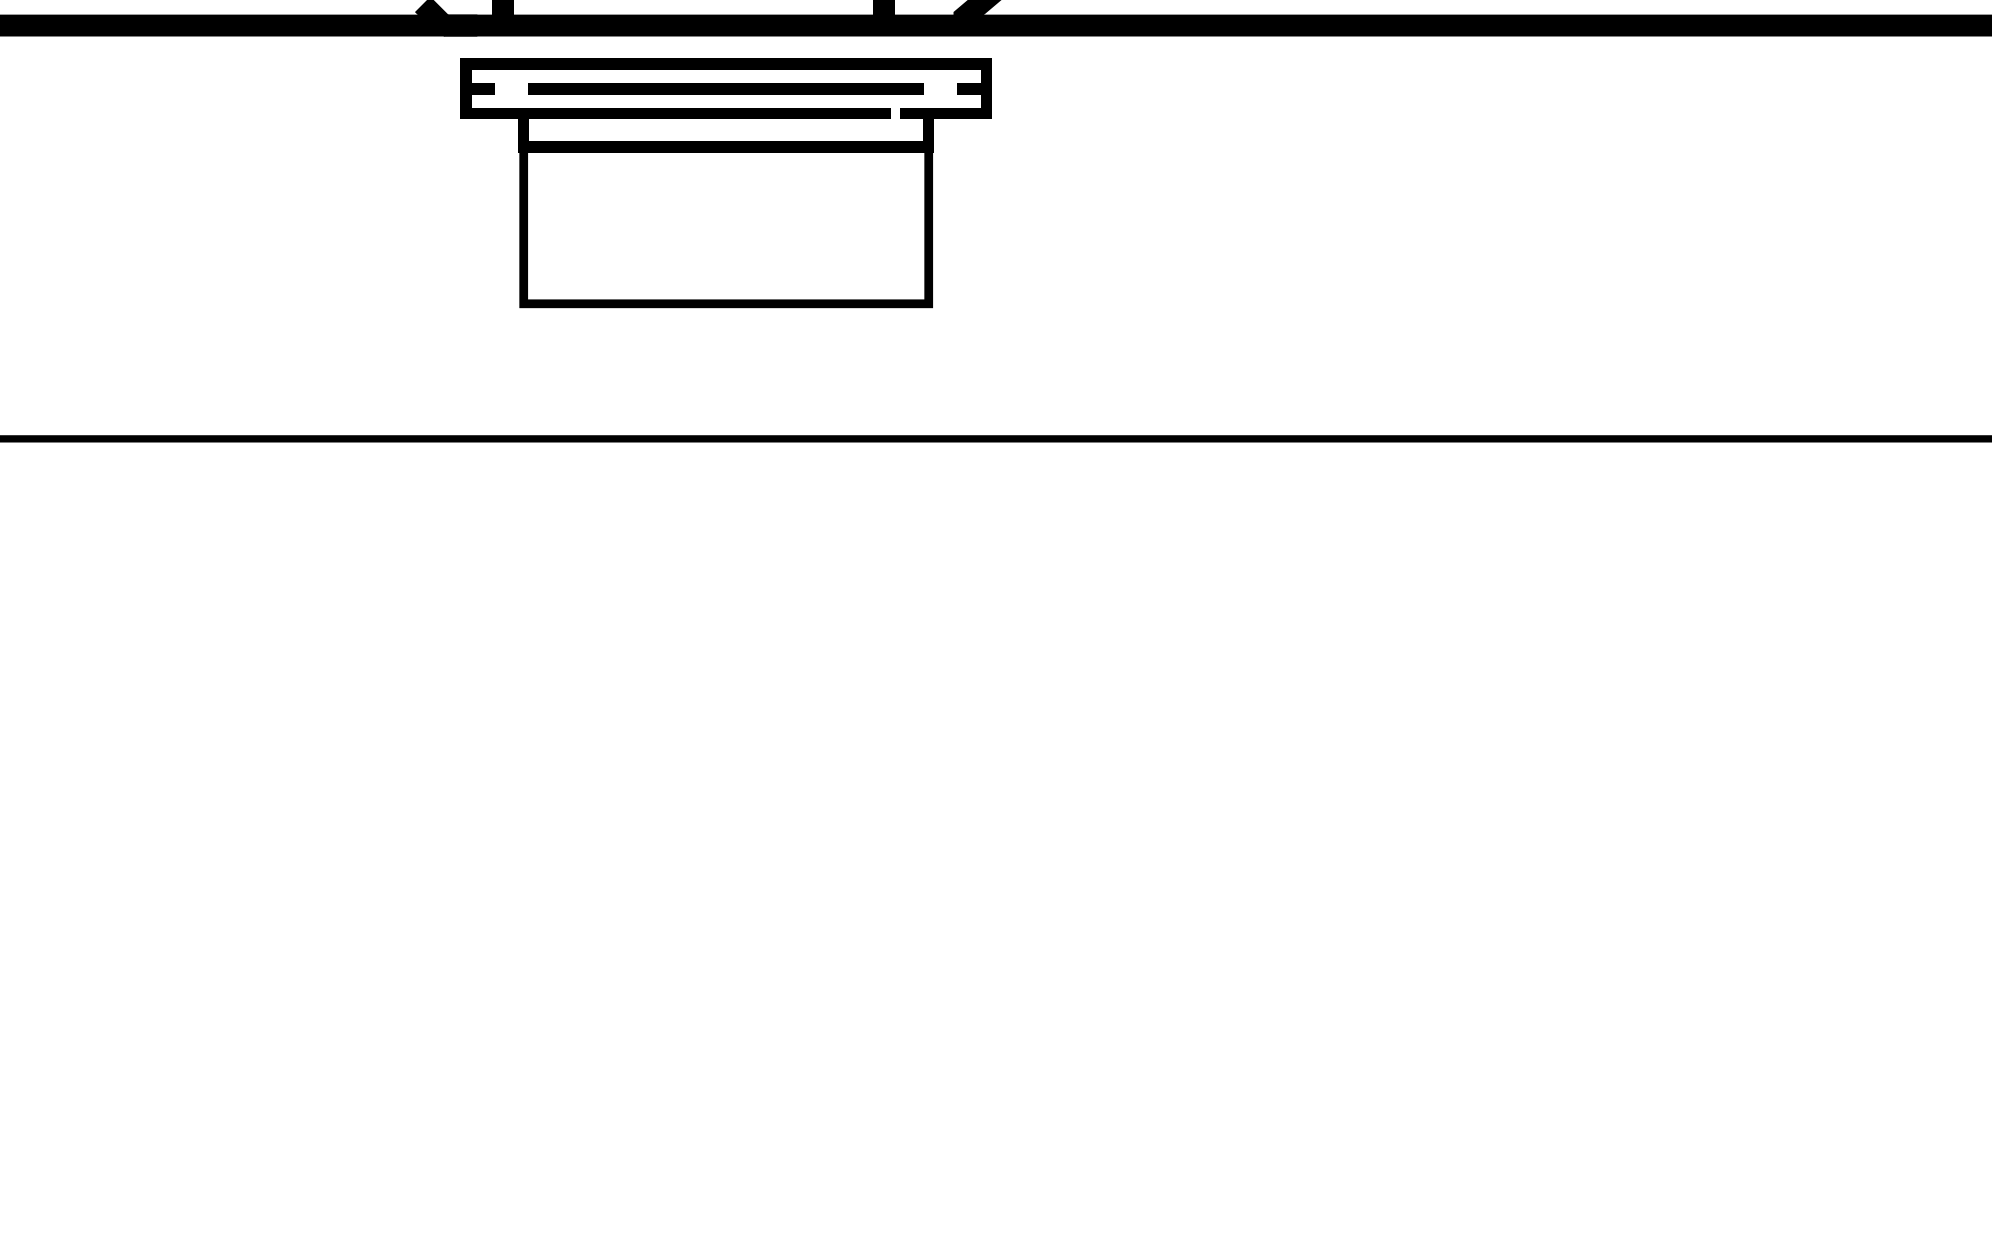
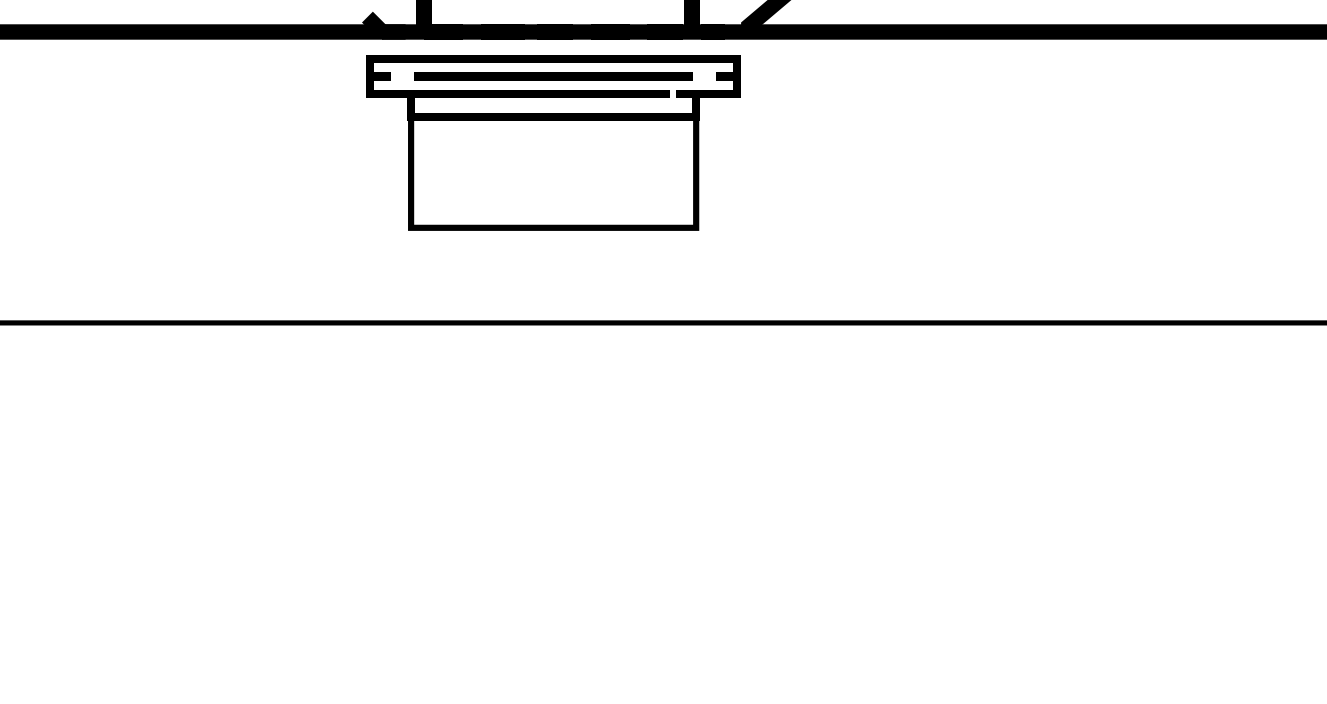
part: (725, 183) -> (553, 143), moved

